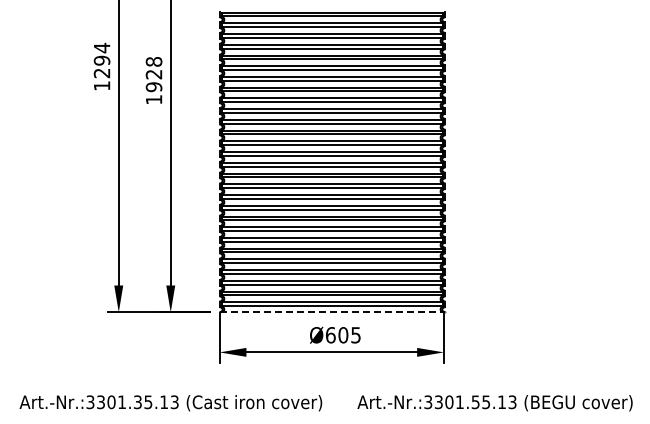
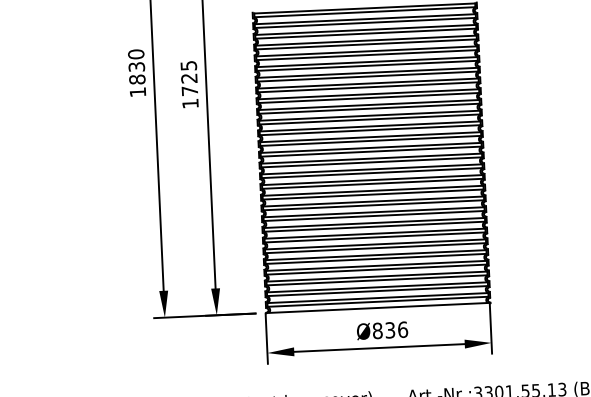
text: (101, 60) -> (136, 66), 1294 -> 1830
text: (153, 74) -> (188, 78), 1928 -> 1725
line: (332, 312) -> (378, 308), dashed -> solid
text: (343, 335) -> (390, 330), Ø605 -> Ø836

